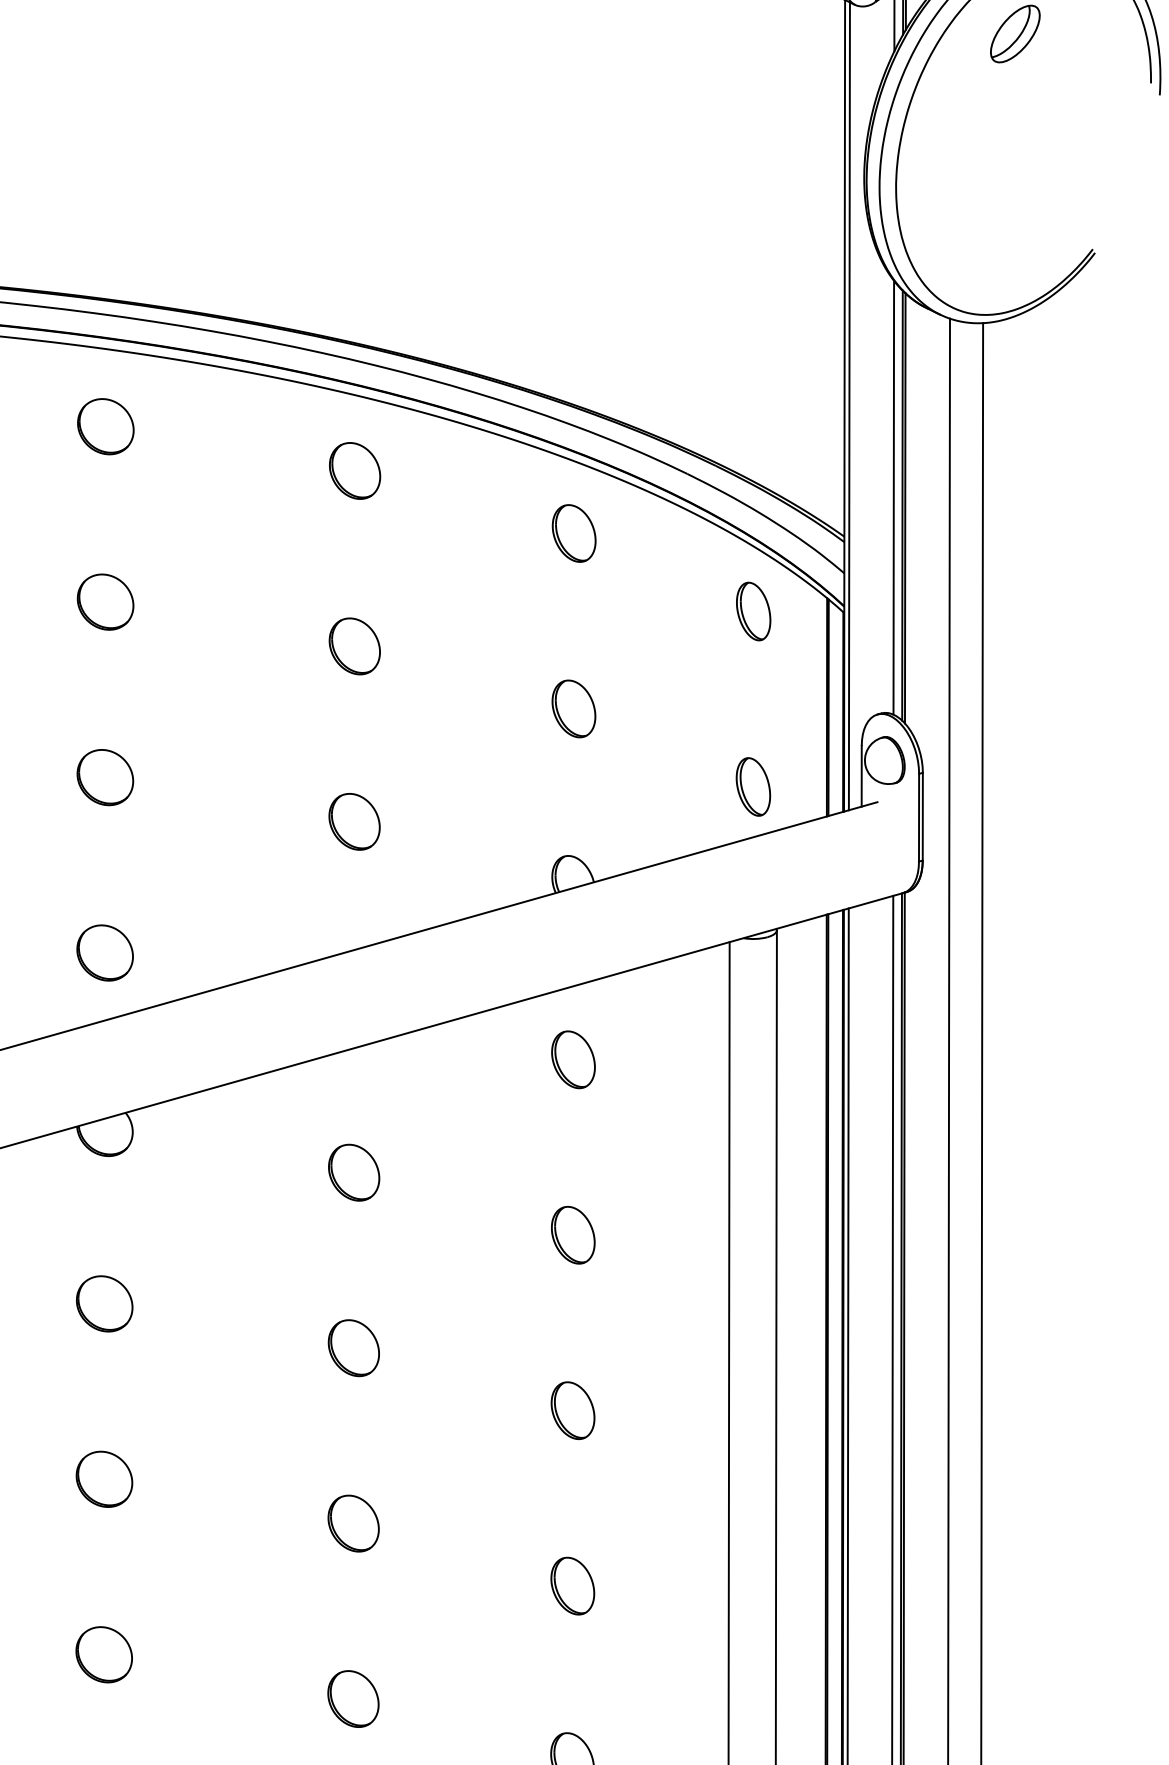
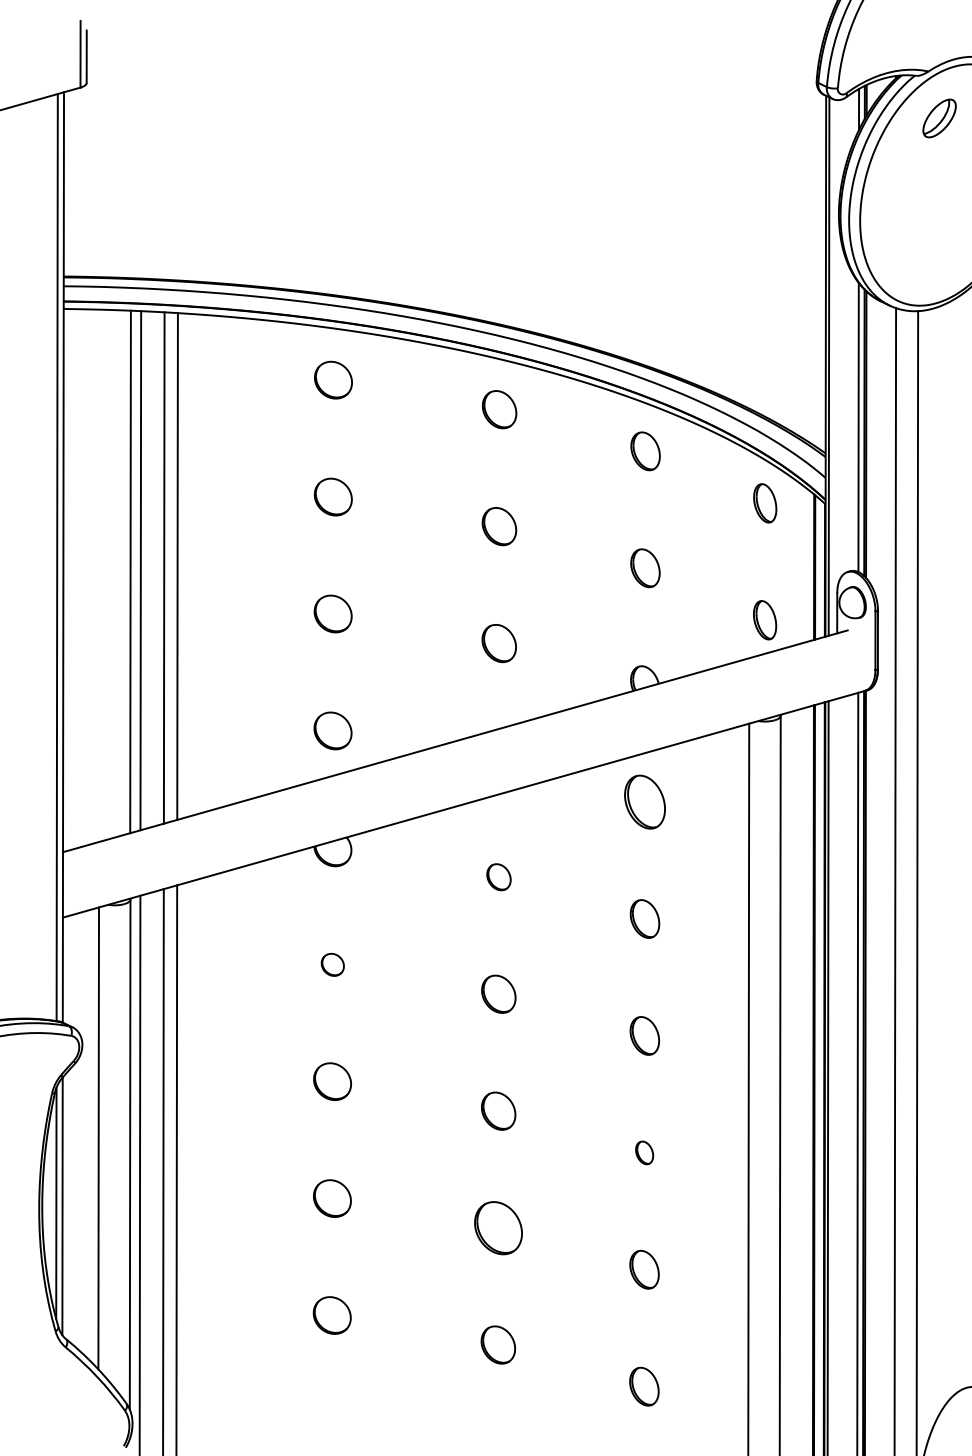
part: (574, 1058) -> (645, 801), size x1.4
part: (353, 1171) -> (498, 876), size x0.7
part: (104, 1303) -> (332, 964), size x0.6
part: (572, 1585) -> (644, 1152), size x0.6
part: (353, 1698) -> (498, 1227), size x1.4

